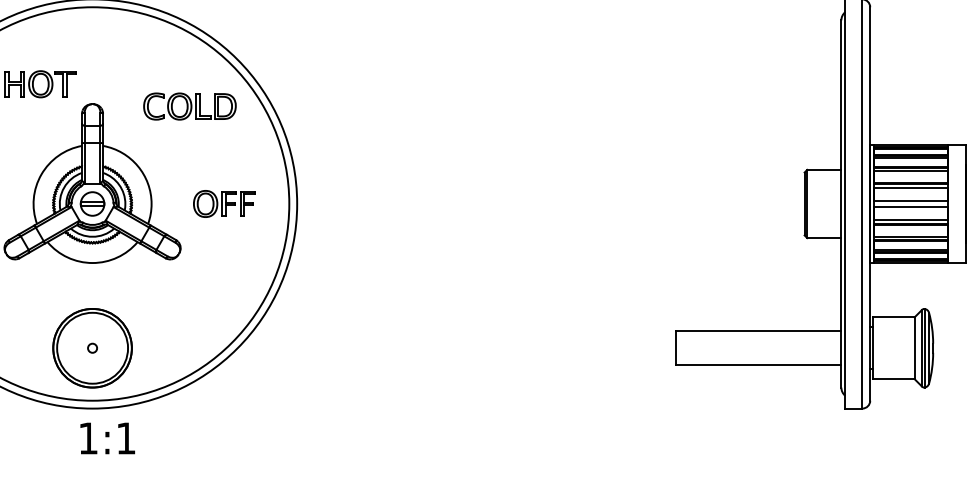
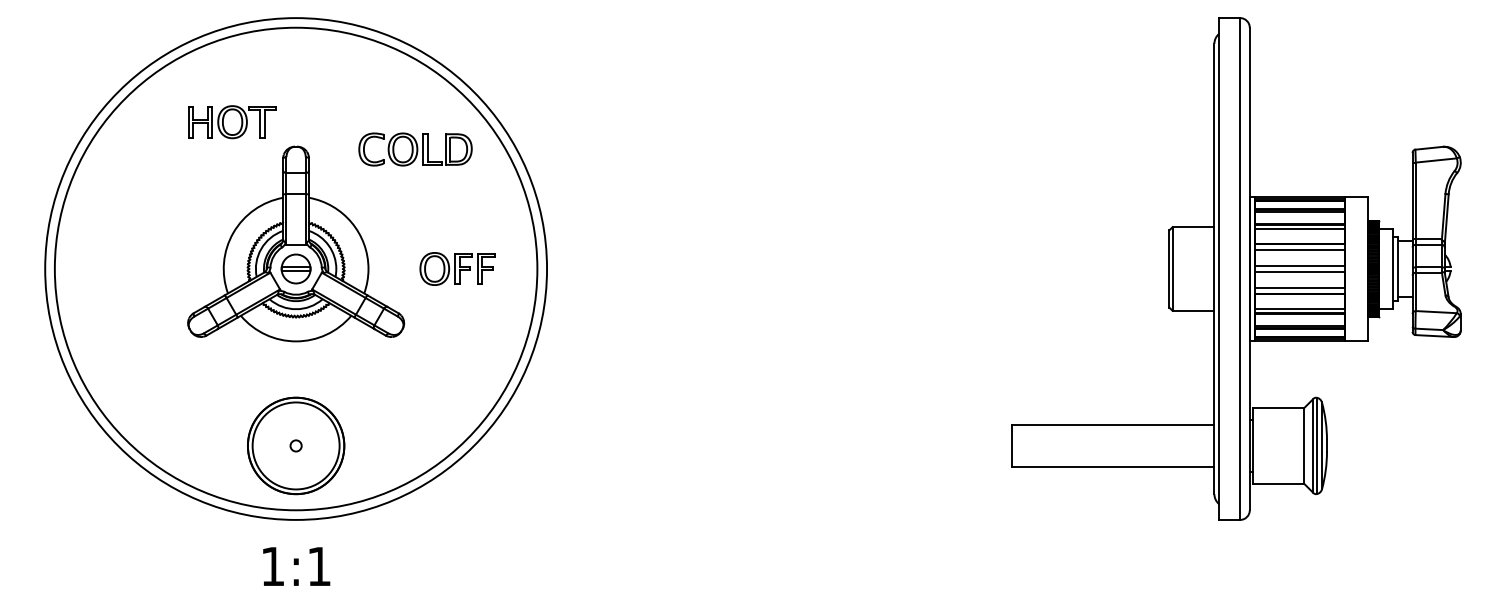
text: (107, 438) -> (296, 566), moved

